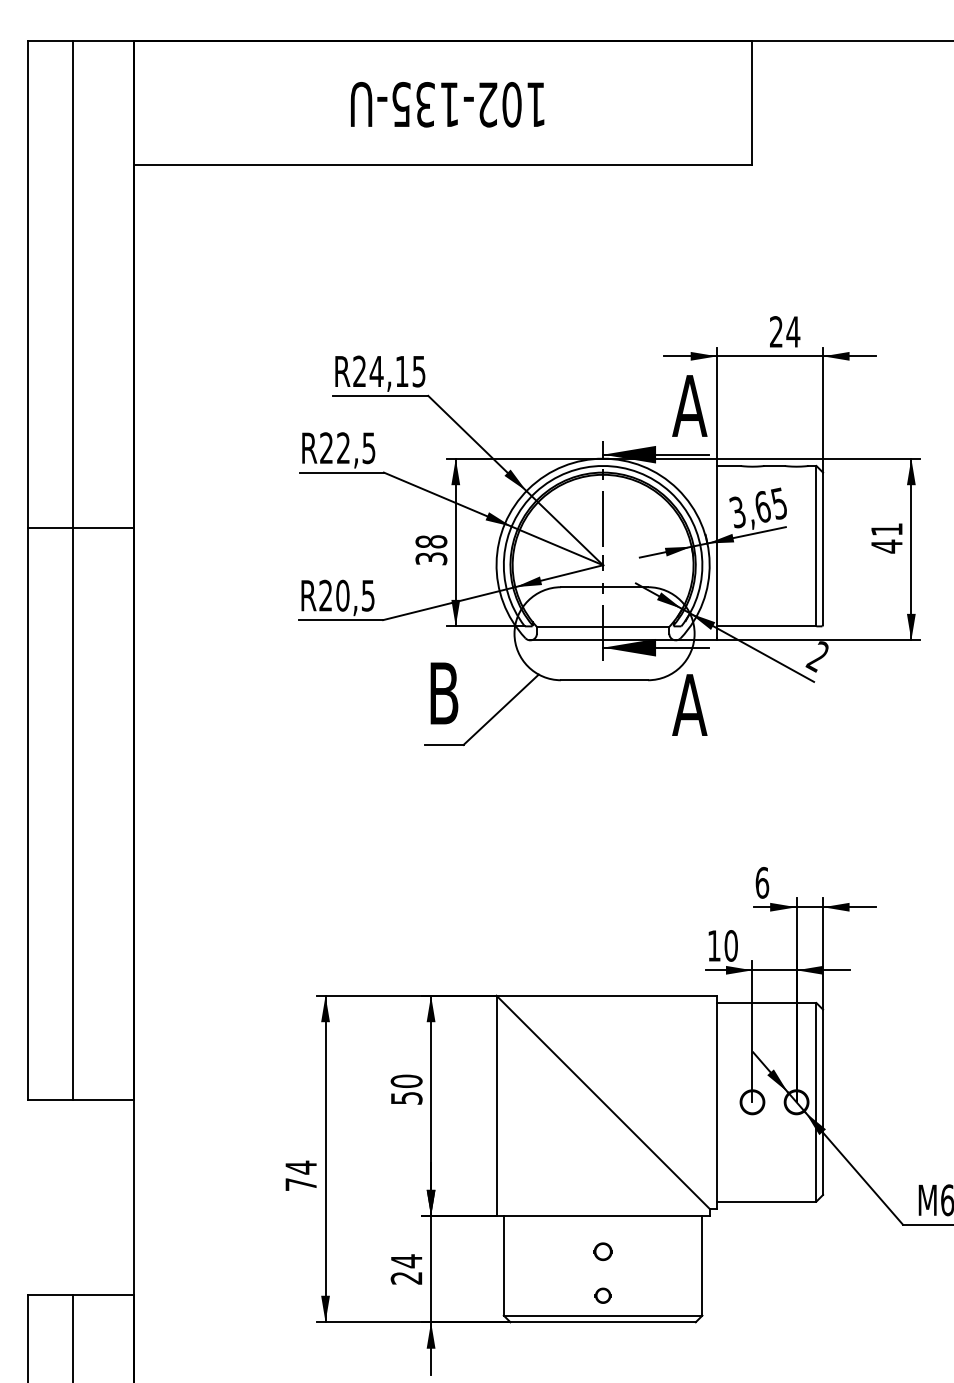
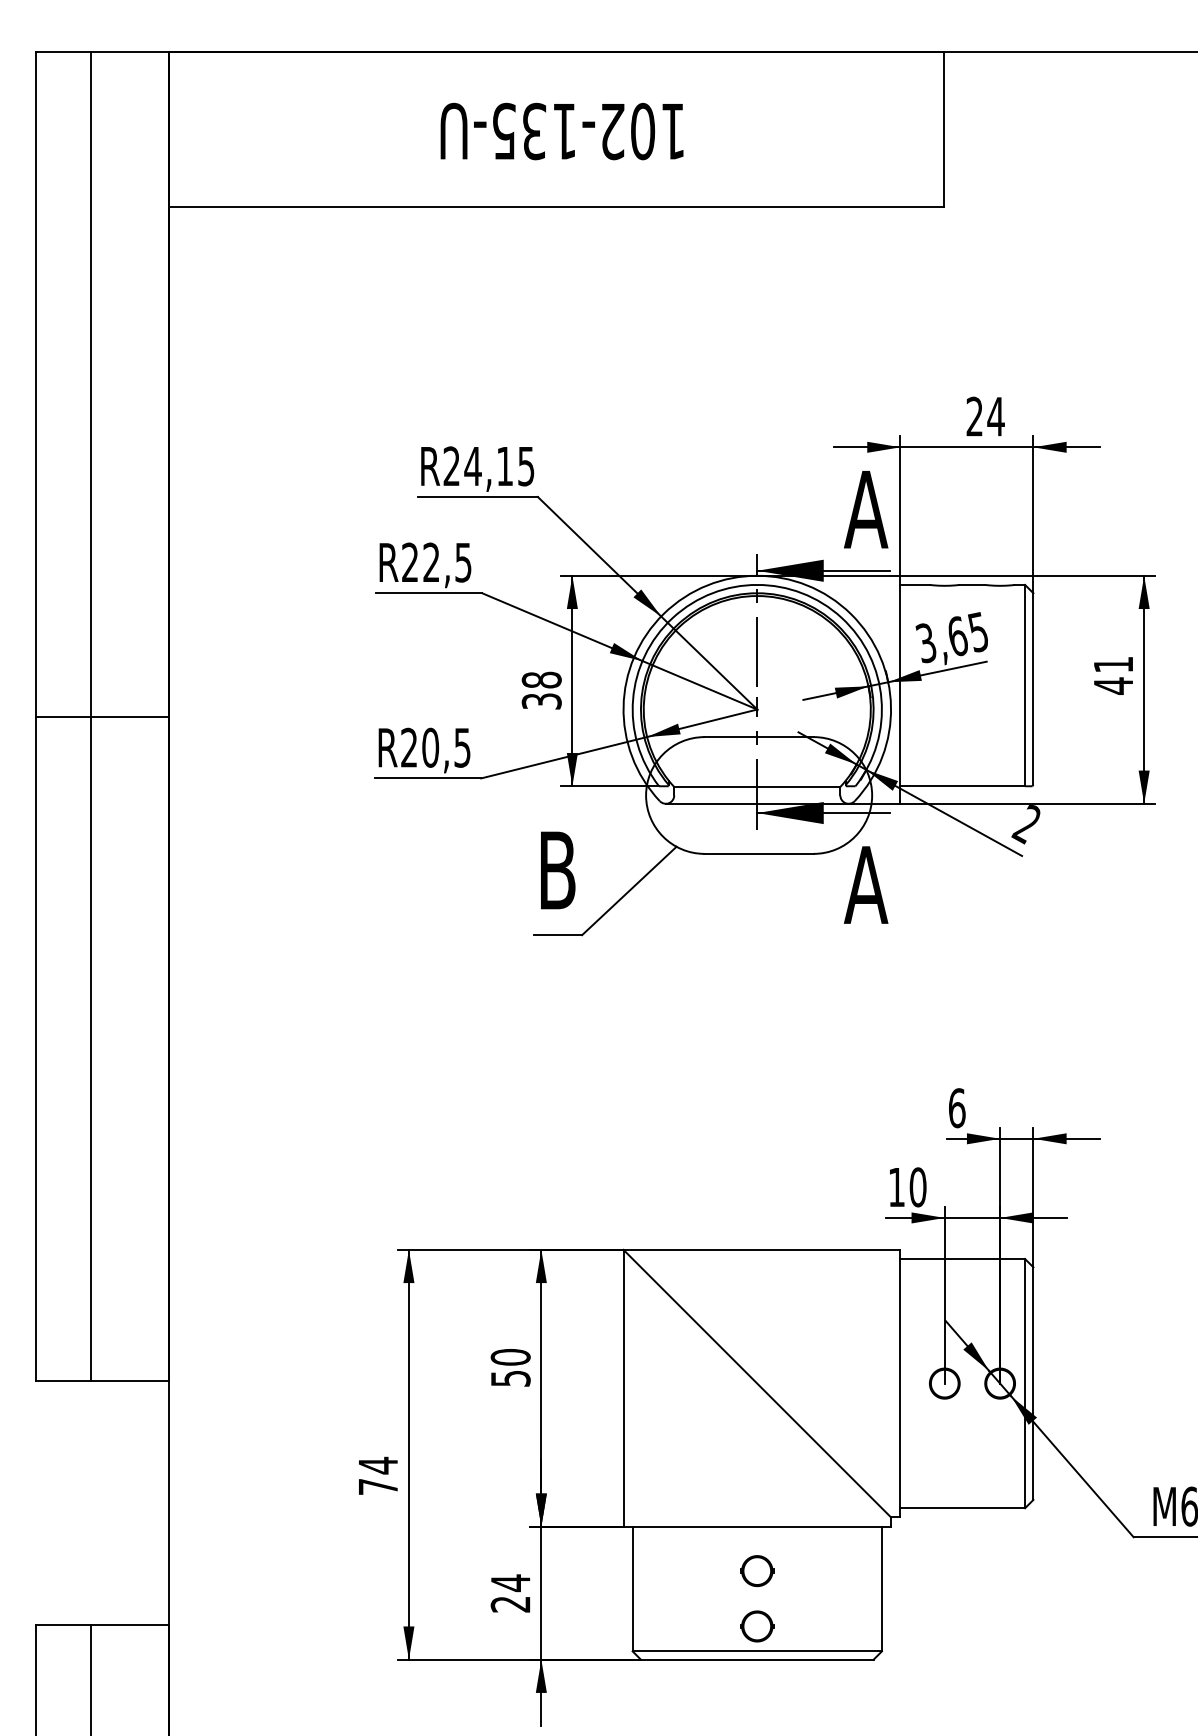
line: (80, 527) -> (101, 716), moved
part: (603, 1251) -> (757, 1571), size x1.43
part: (603, 1295) -> (757, 1626), size x1.67

